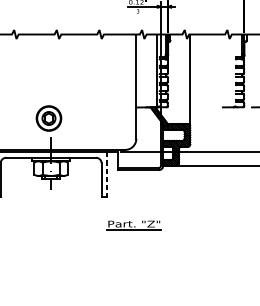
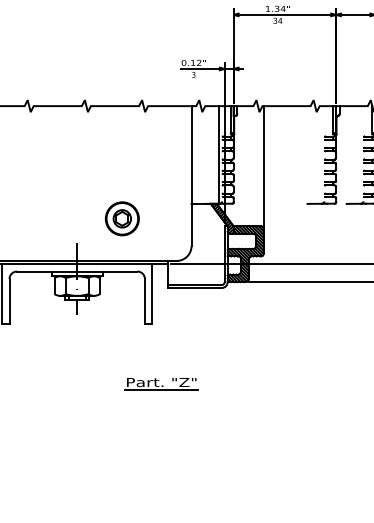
part: (48, 118) -> (121, 218), moved
line: (107, 174) -> (152, 294), dashed -> solid
part: (134, 225) -> (161, 384), moved

